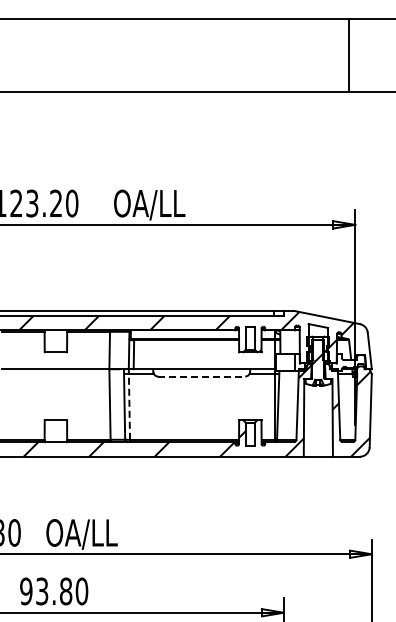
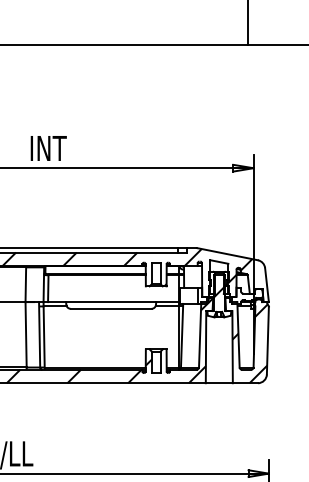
text: (149, 204) -> (62, 149), OA/LL -> INT
line: (201, 376) -> (110, 308), dashed -> solid
line: (129, 406) -> (44, 336), dashed -> solid

